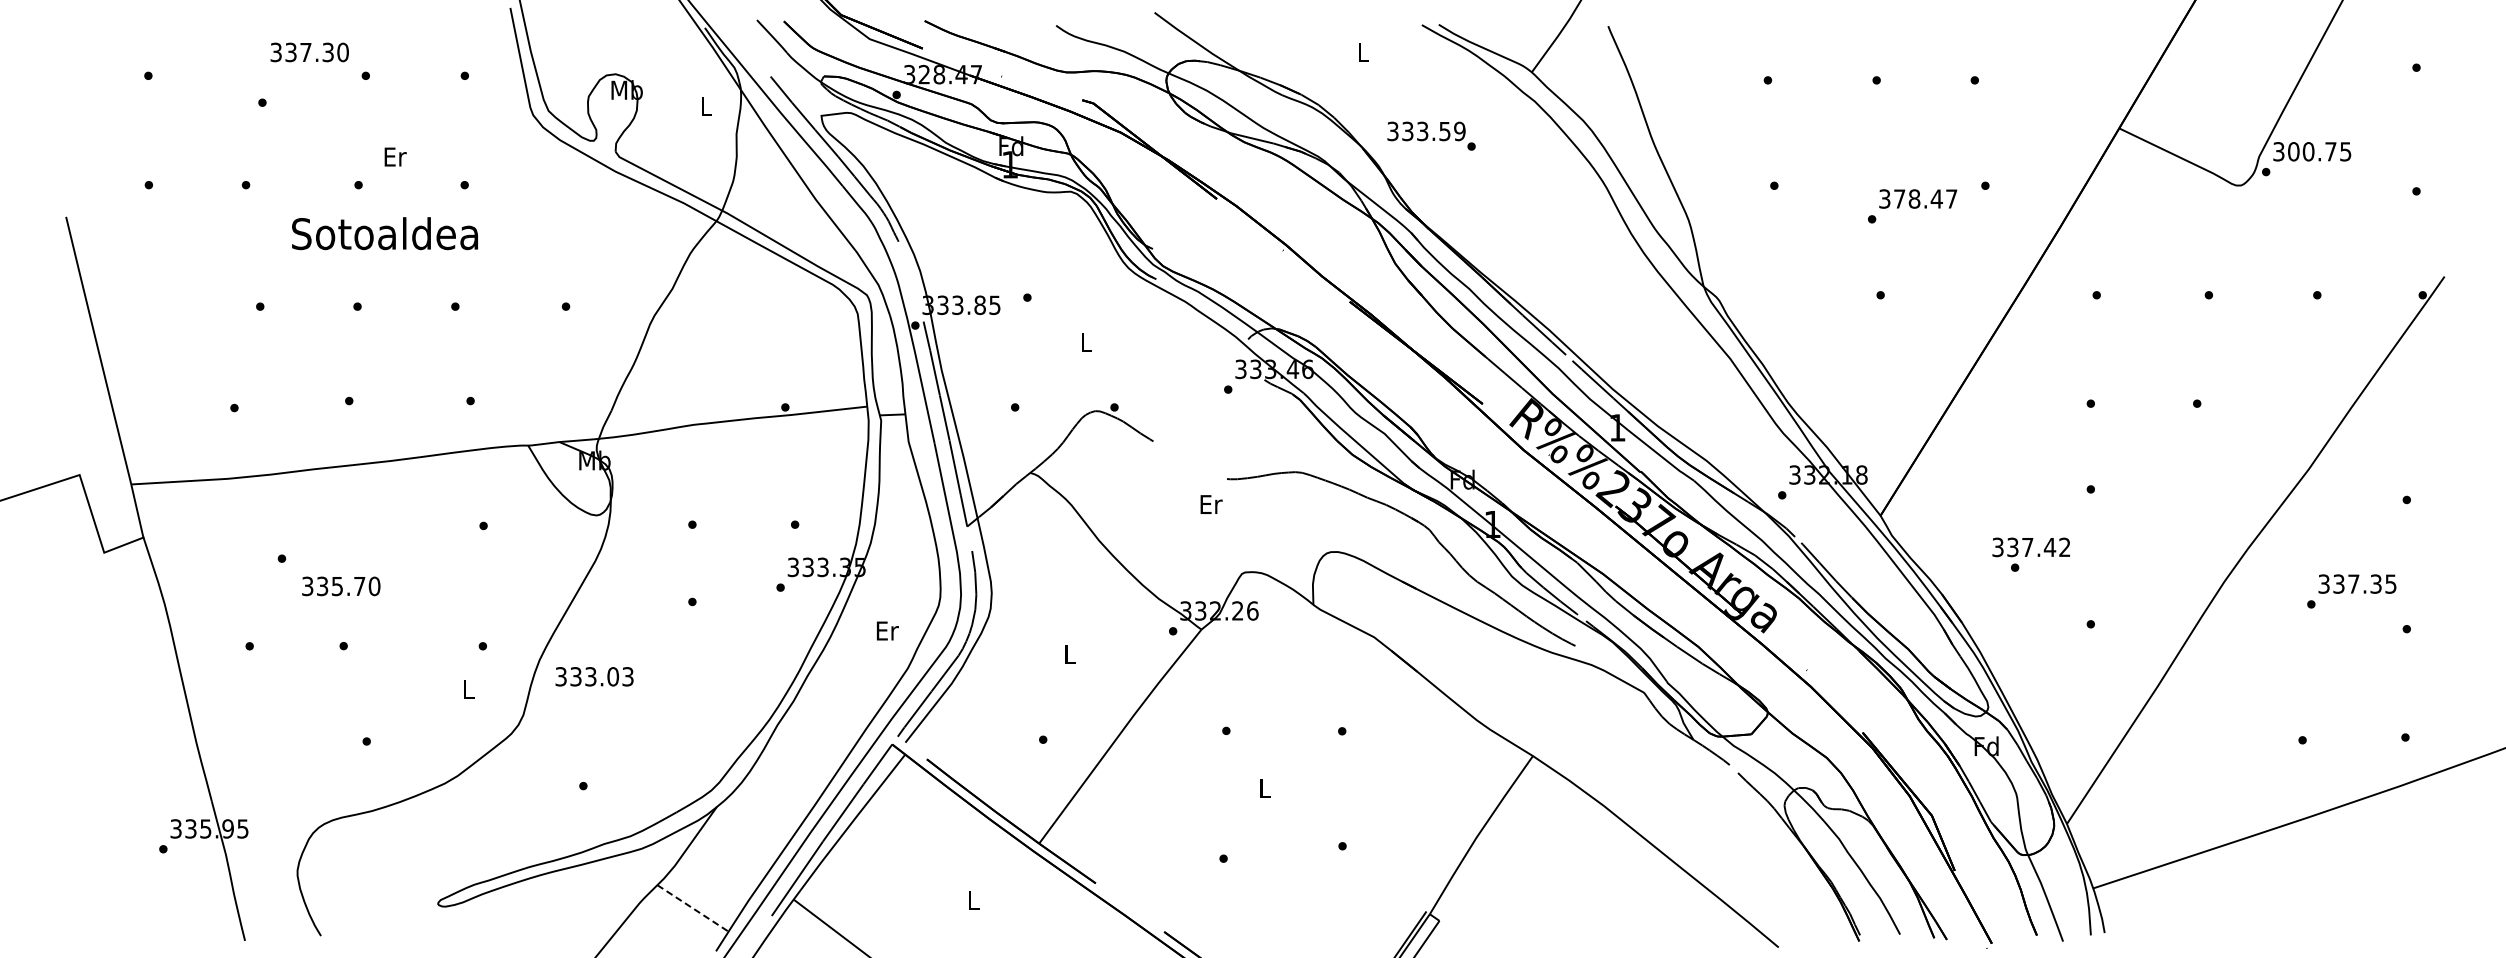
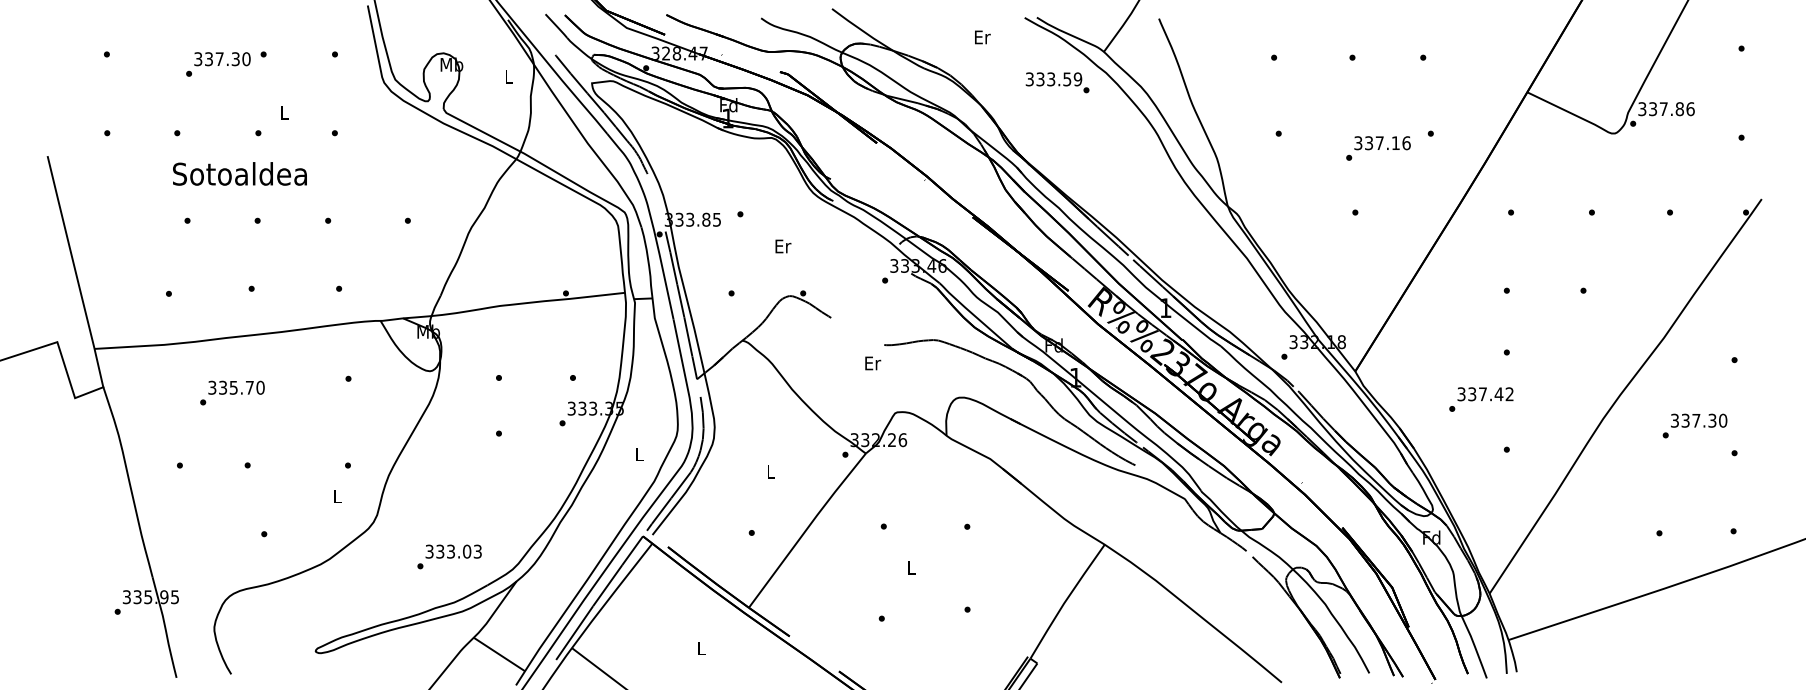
text: (1363, 51) -> (982, 36), L -> Er
text: (309, 52) -> (222, 59), moved
text: (1431, 135) -> (1057, 82), moved
text: (2319, 151) -> (1671, 108), 300.75 -> 337.86
text: (395, 156) -> (284, 112), Er -> L
text: (1925, 198) -> (1387, 142), 378.47 -> 337.16
text: (384, 233) -> (239, 173), moved
text: (1087, 341) -> (783, 245), L -> Er
text: (2030, 547) -> (1484, 394), moved
text: (2390, 583) -> (1722, 420), 337.35 -> 337.30
text: (341, 586) -> (236, 387), moved
text: (887, 630) -> (639, 454), Er -> L
text: (594, 676) -> (453, 551), moved
line: (692, 908) -> (499, 654), dashed -> solid

